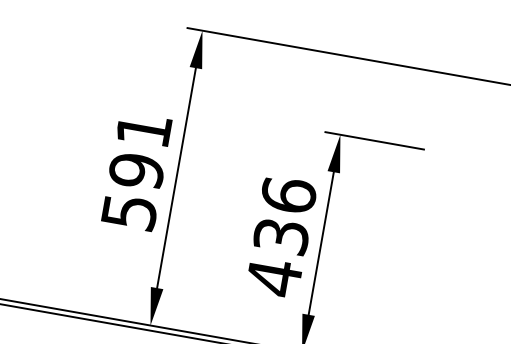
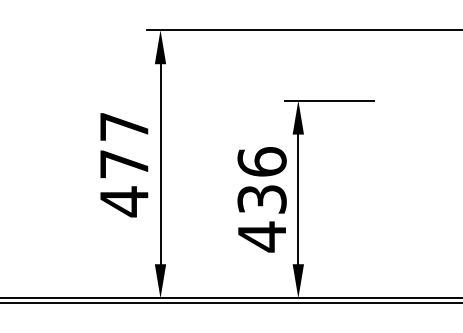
text: (136, 172) -> (124, 165), 591 -> 477

